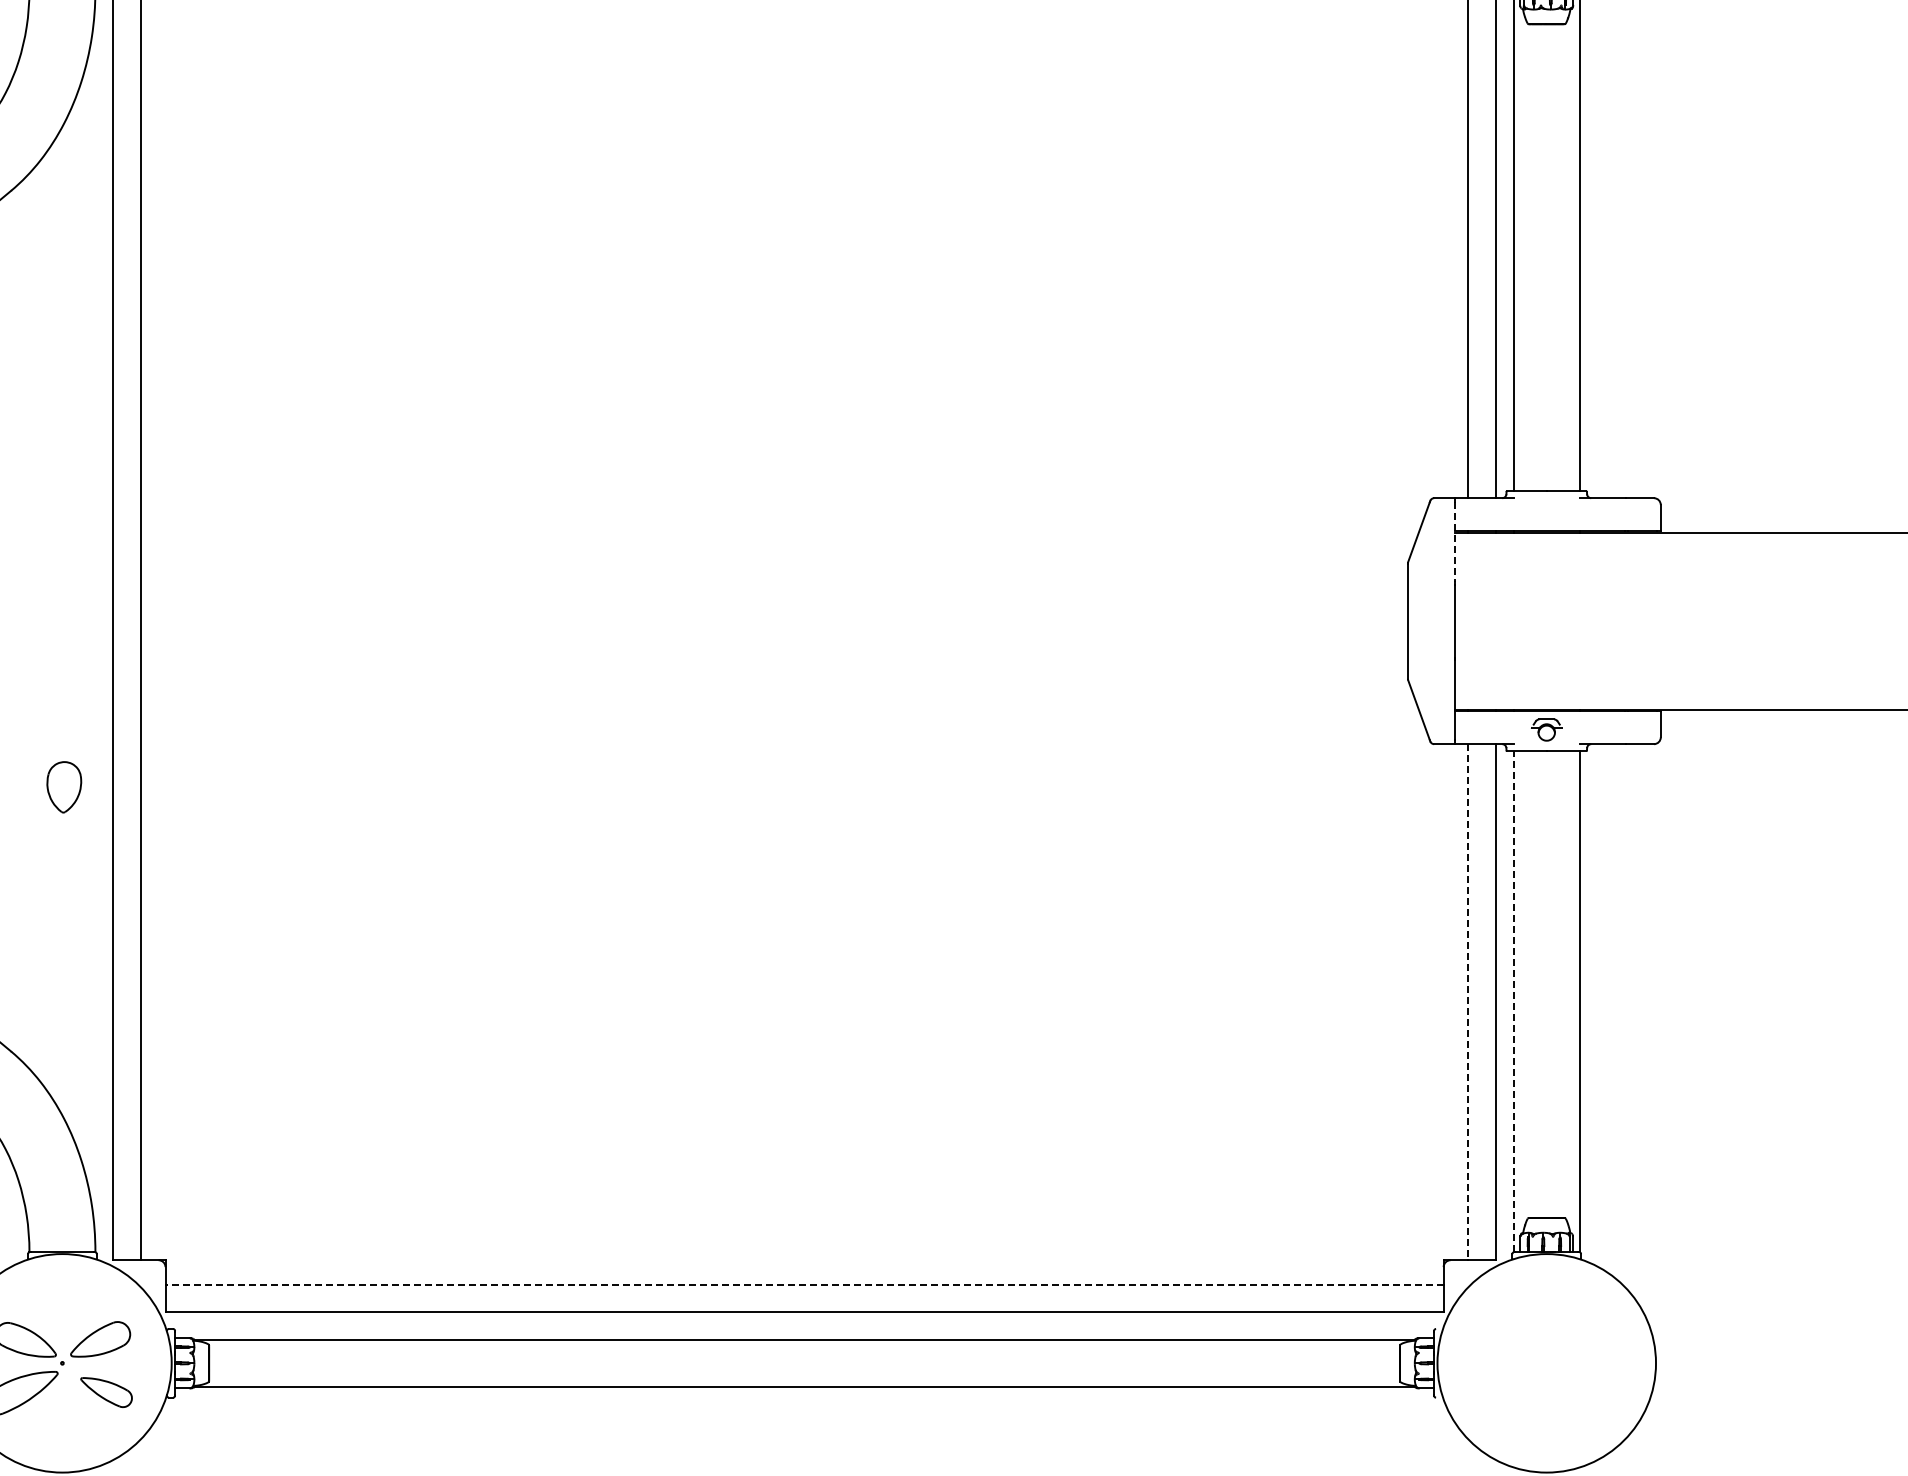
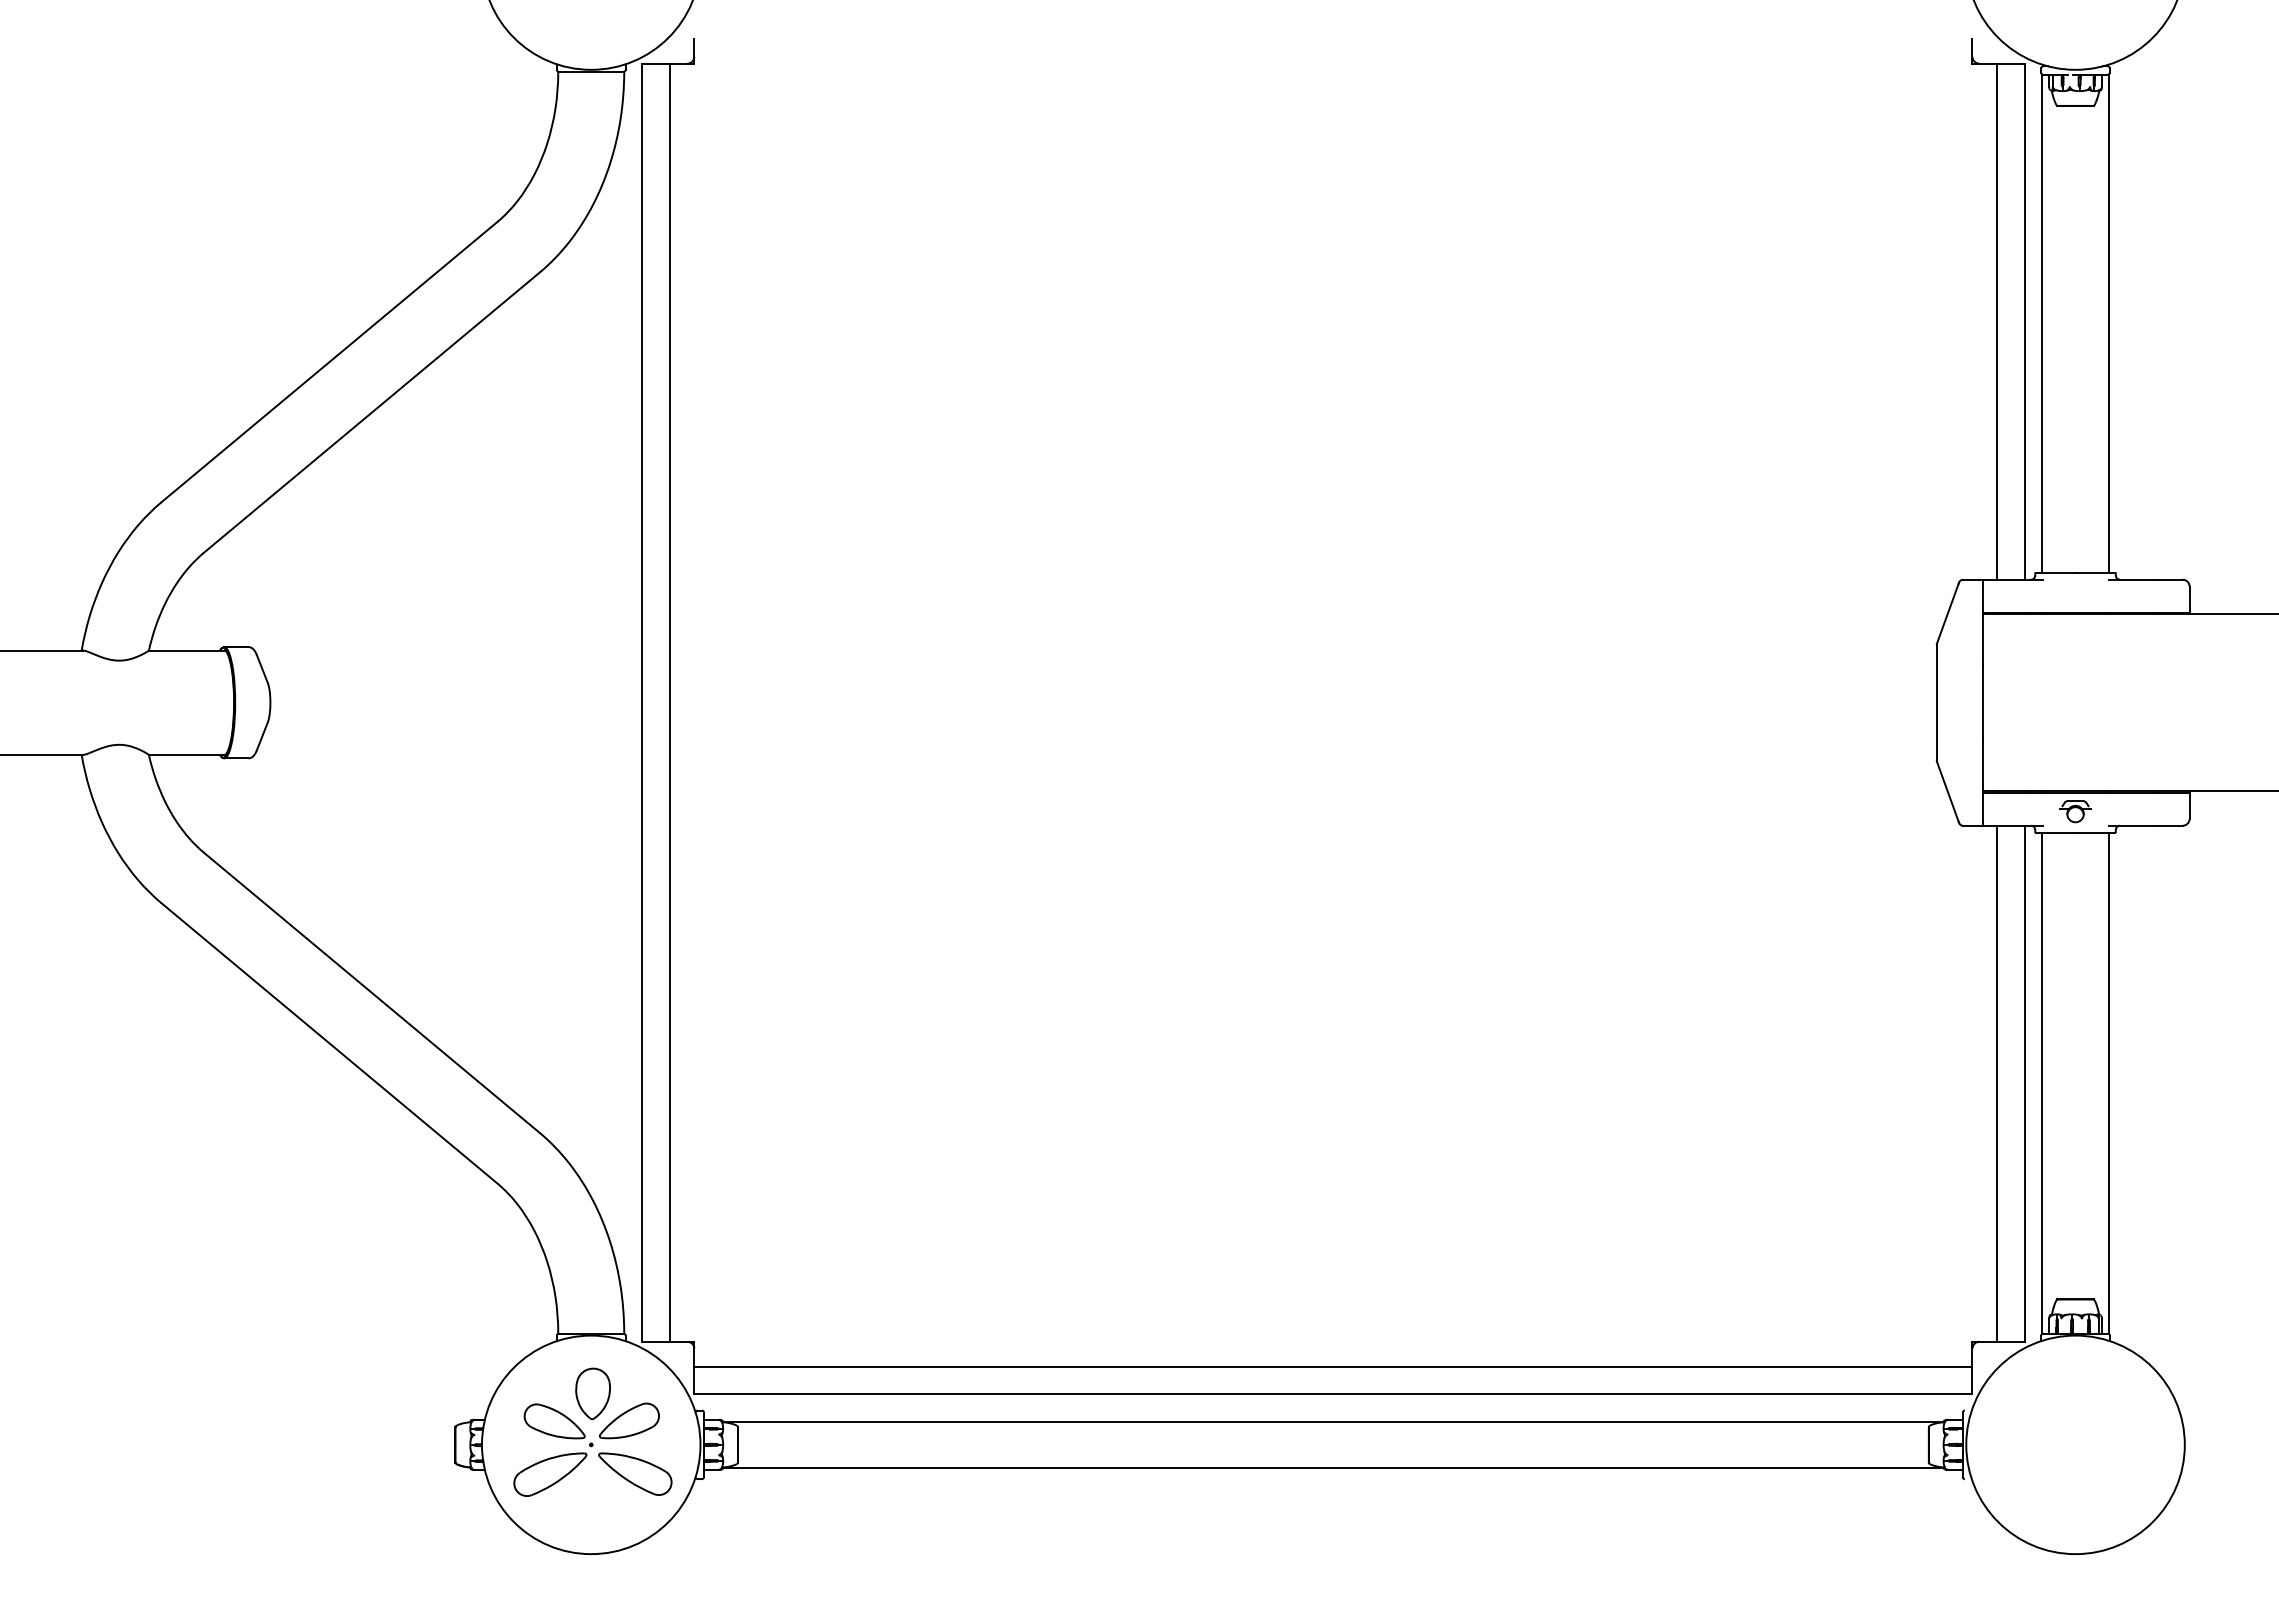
line: (1454, 541) -> (1983, 623), dashed -> solid
part: (63, 786) -> (592, 1393), moved
line: (1513, 1000) -> (2042, 1082), dashed -> solid
line: (1468, 1002) -> (1997, 1084), dashed -> solid
line: (803, 1284) -> (1332, 1366), dashed -> solid
part: (106, 1391) -> (635, 1473), size x1.43

